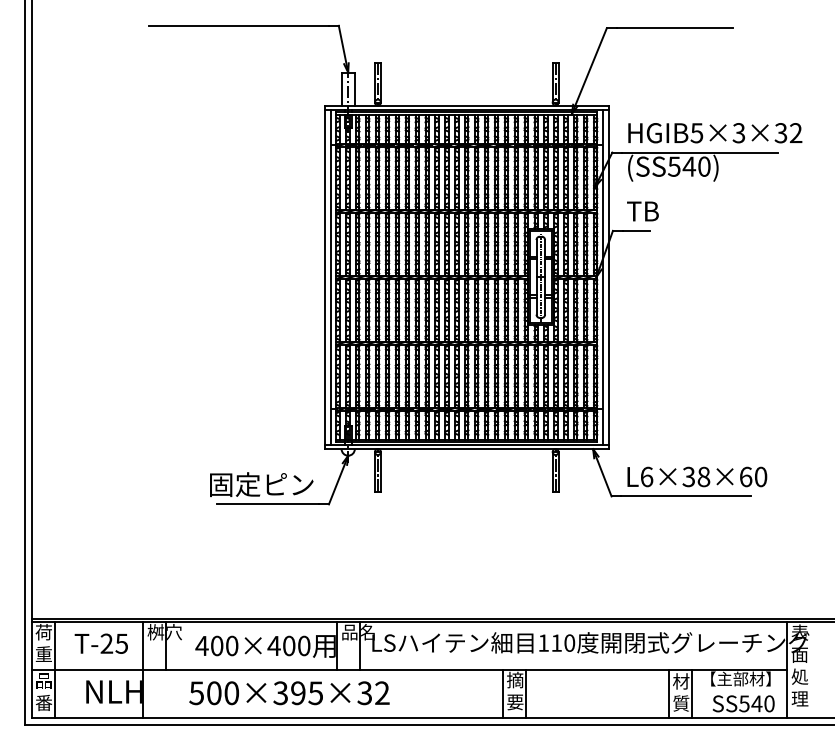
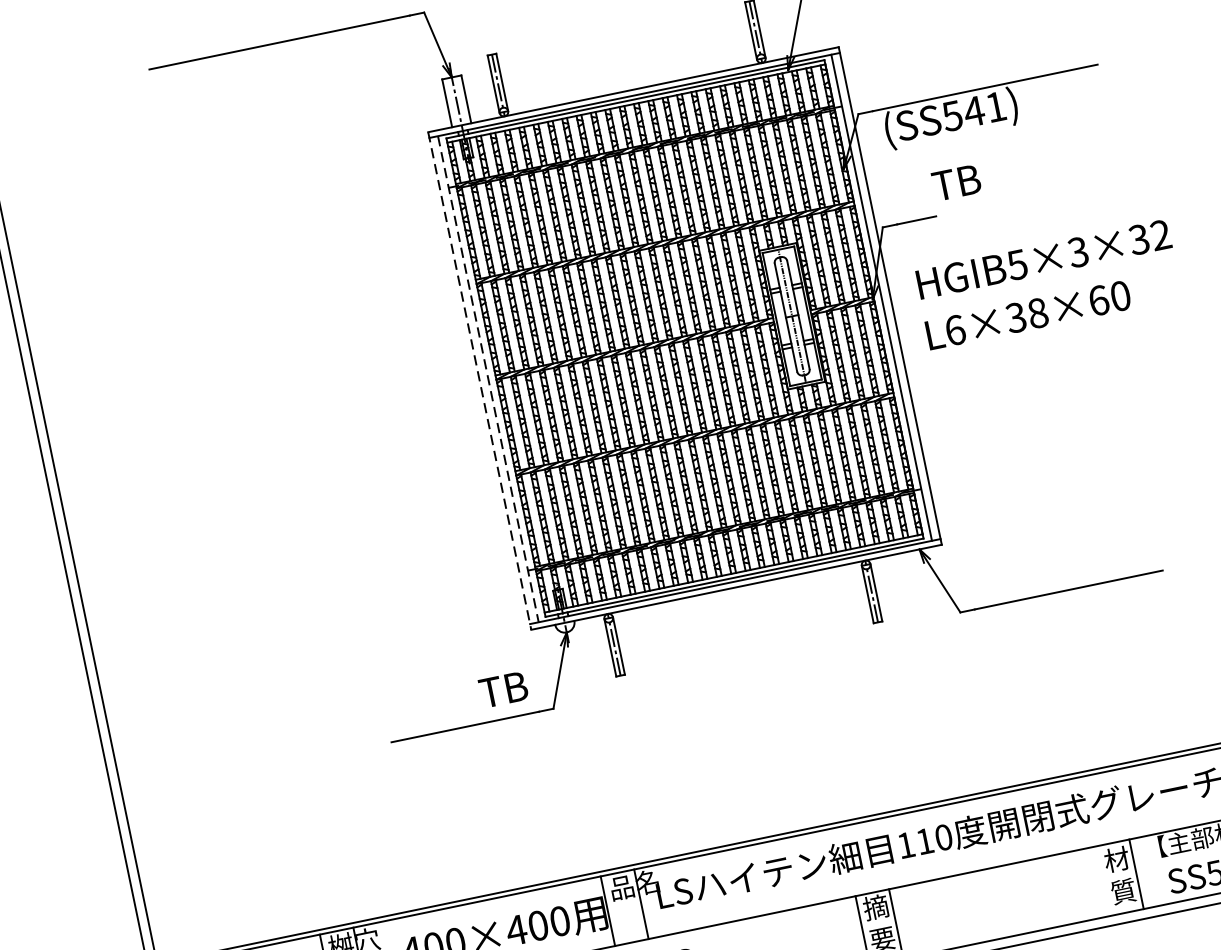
text: (715, 133) -> (1044, 259), moved
text: (704, 166) -> (996, 106), (SS540) -> (SS541)
text: (642, 211) -> (955, 182), moved
line: (325, 277) -> (480, 381), solid -> dashed
line: (331, 277) -> (489, 379), solid -> dashed
text: (697, 476) -> (1028, 314), moved
text: (262, 484) -> (451, 699), 固定ピン -> TB
line: (669, 693) -> (1103, 880), removed

